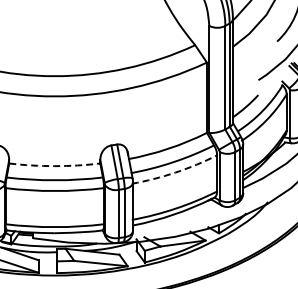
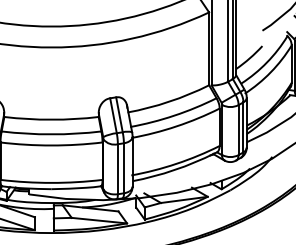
arc: (54, 166) -> (51, 120), dashed -> solid
arc: (175, 172) -> (176, 126), dashed -> solid

